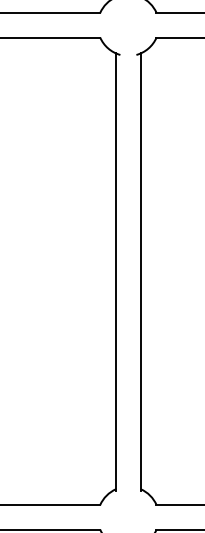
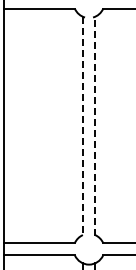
line: (115, 272) -> (82, 126), solid -> dashed
line: (141, 272) -> (95, 126), solid -> dashed

